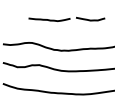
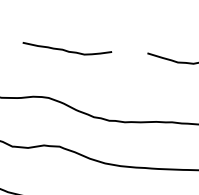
curve: (49, 19) -> (67, 49), moved

